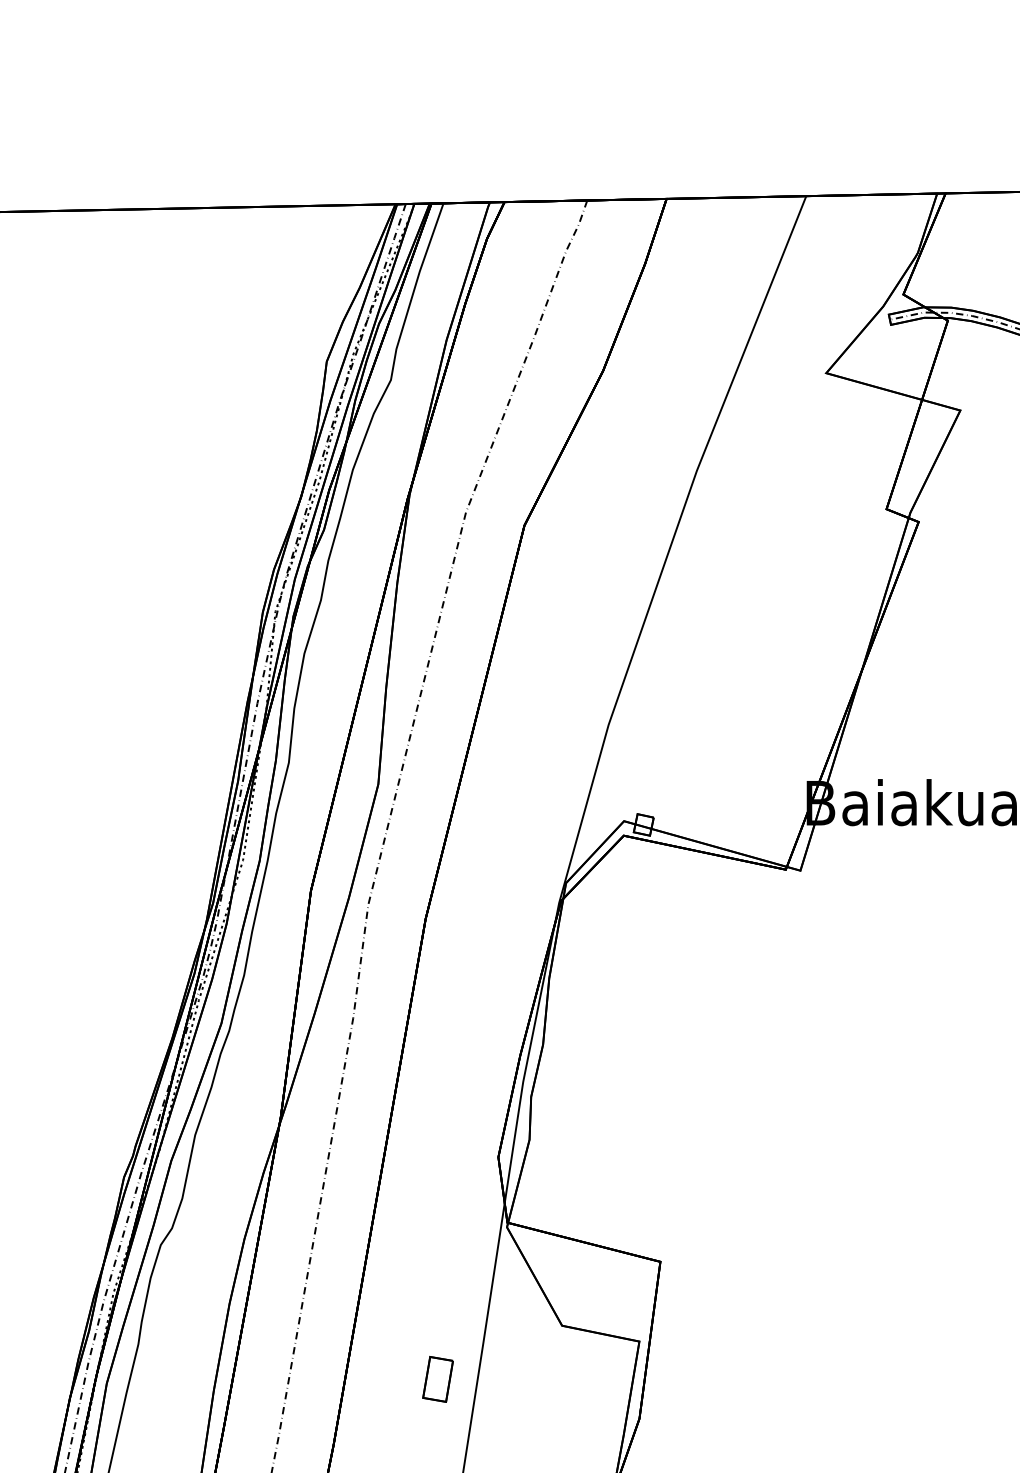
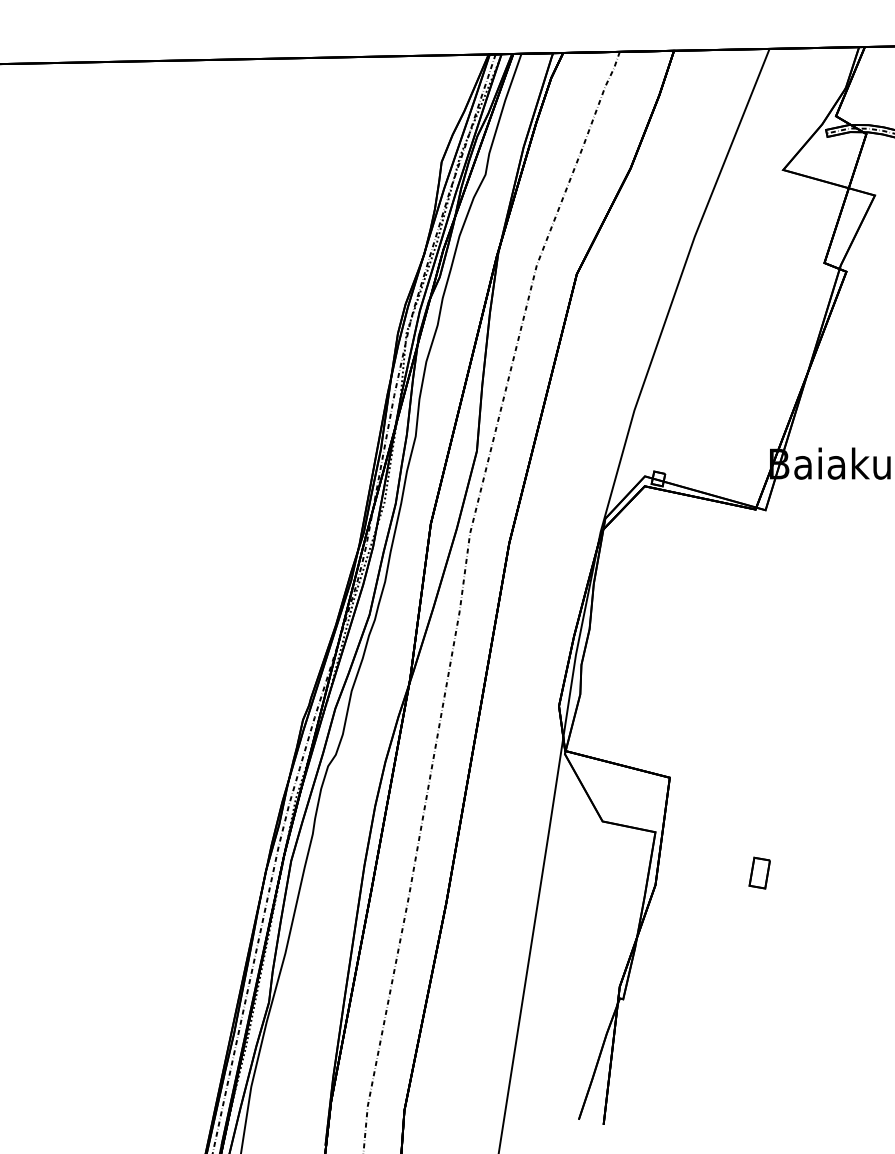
part: (437, 1378) -> (759, 872), moved

